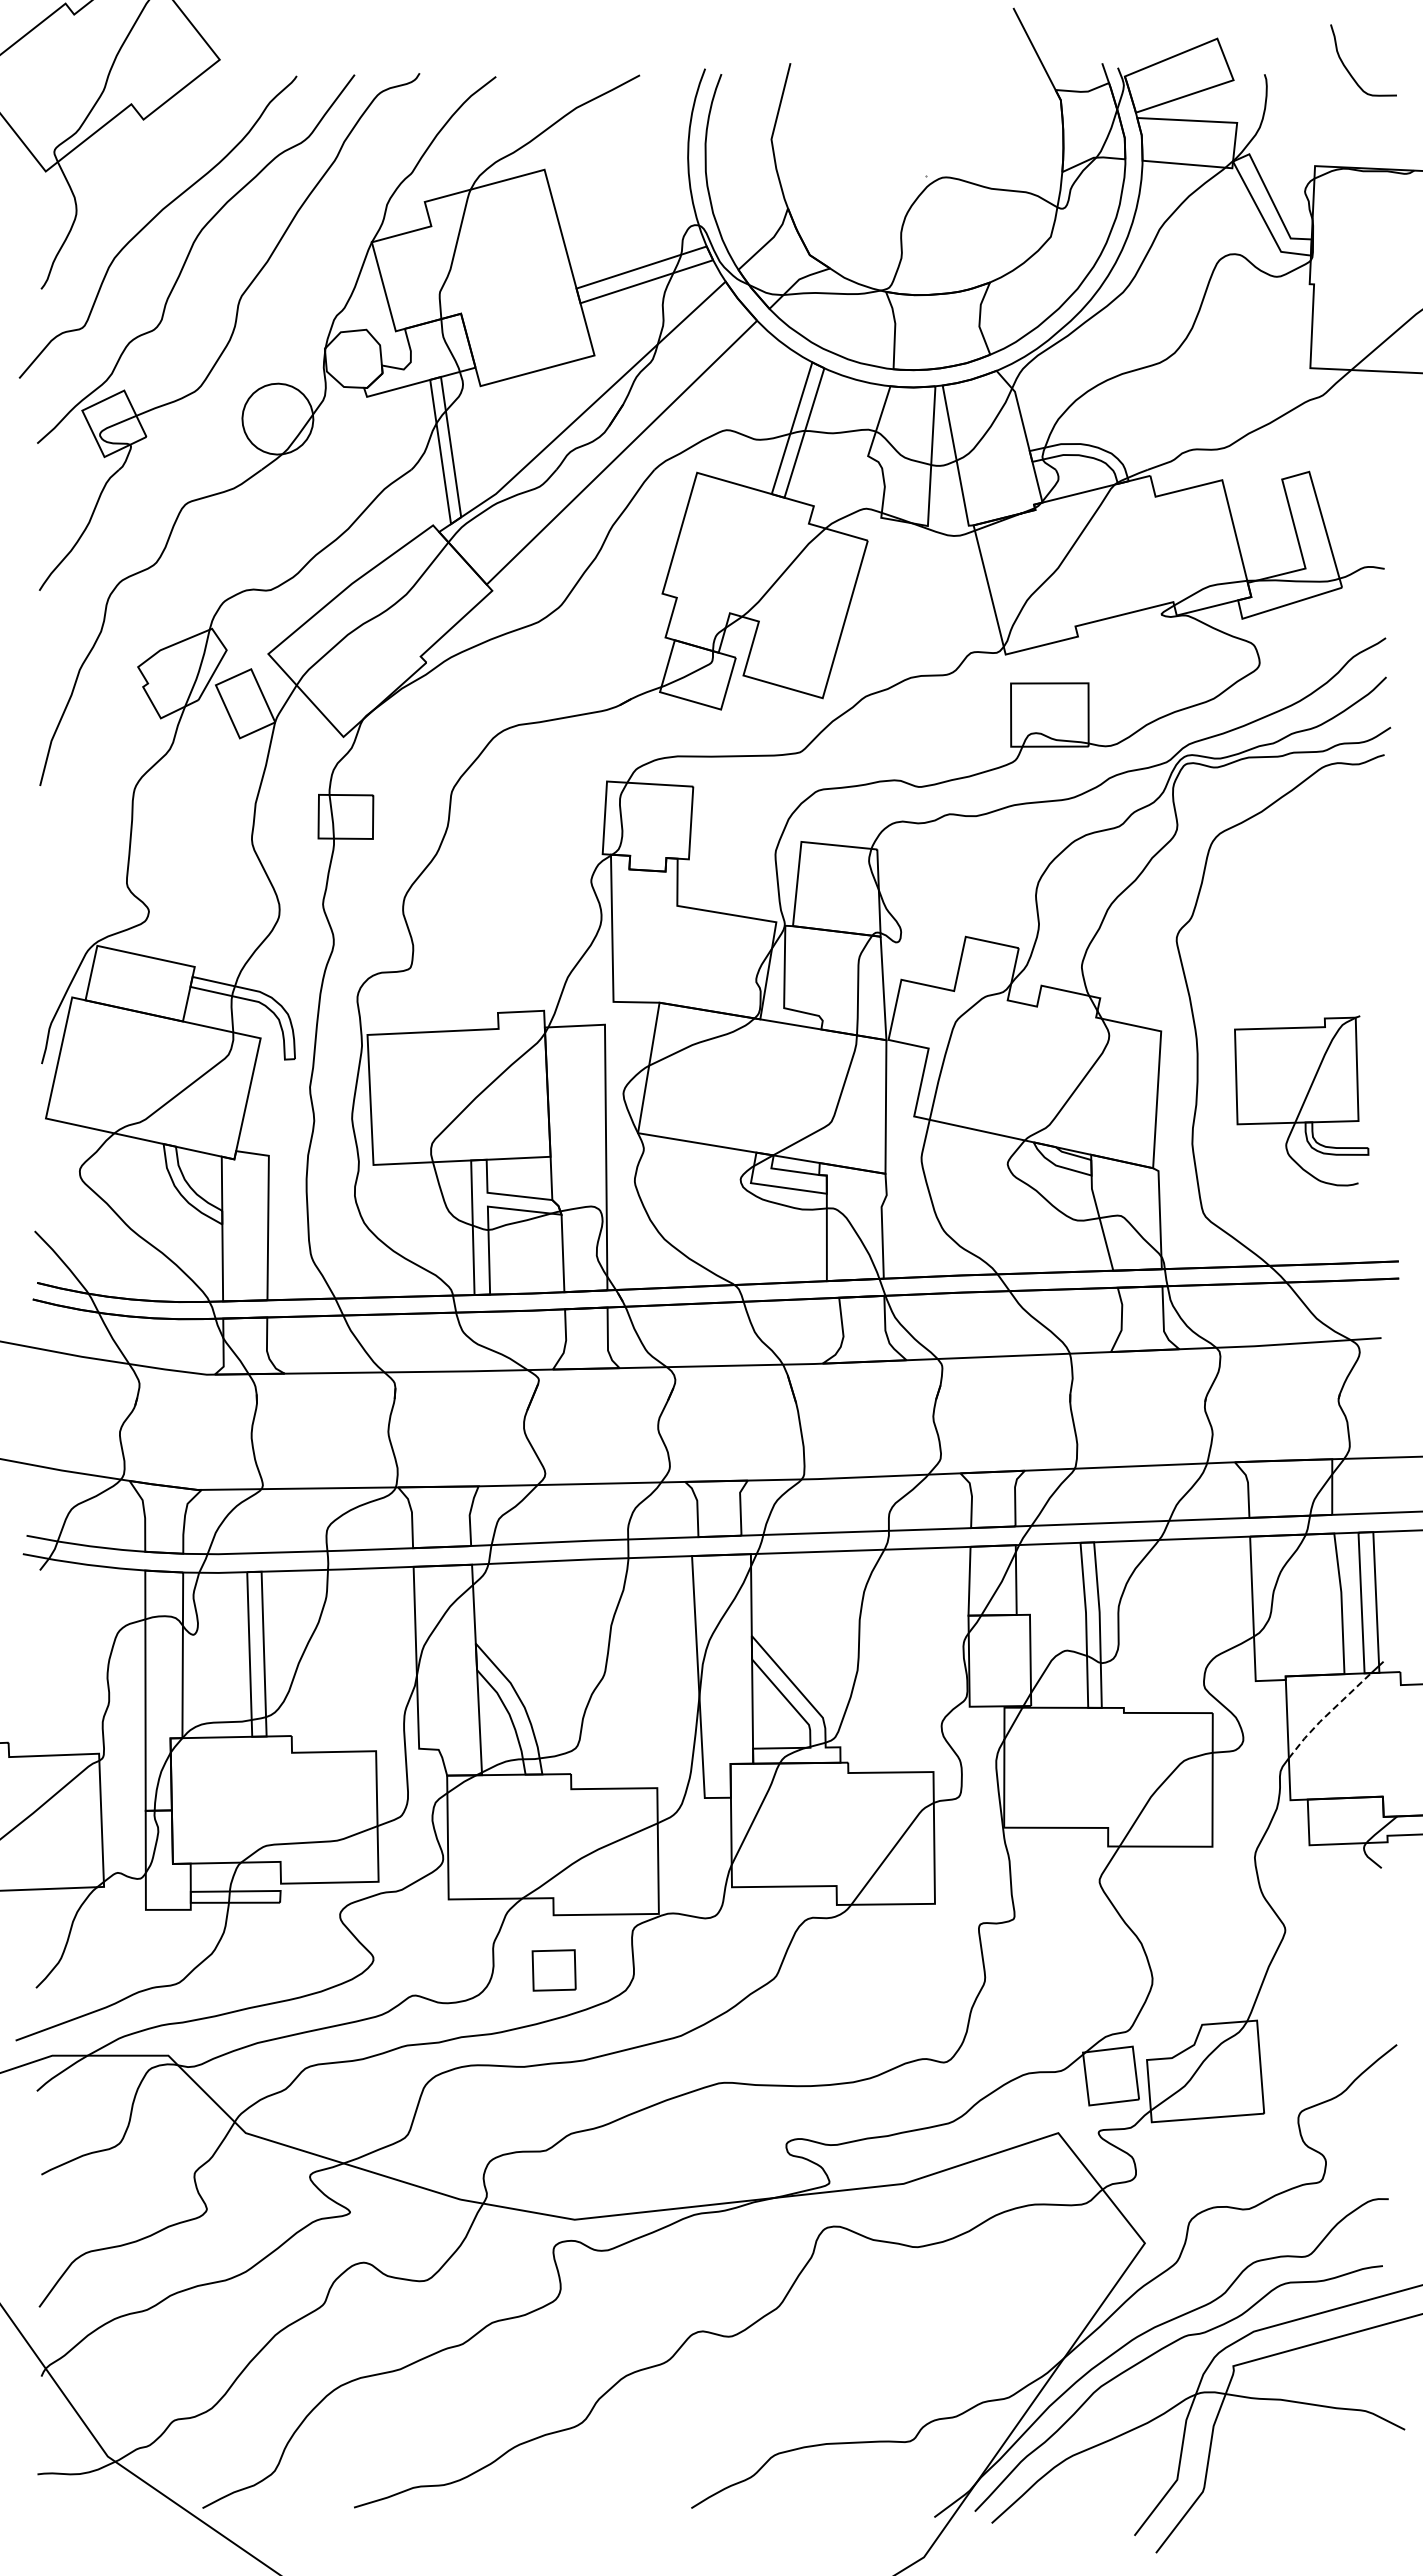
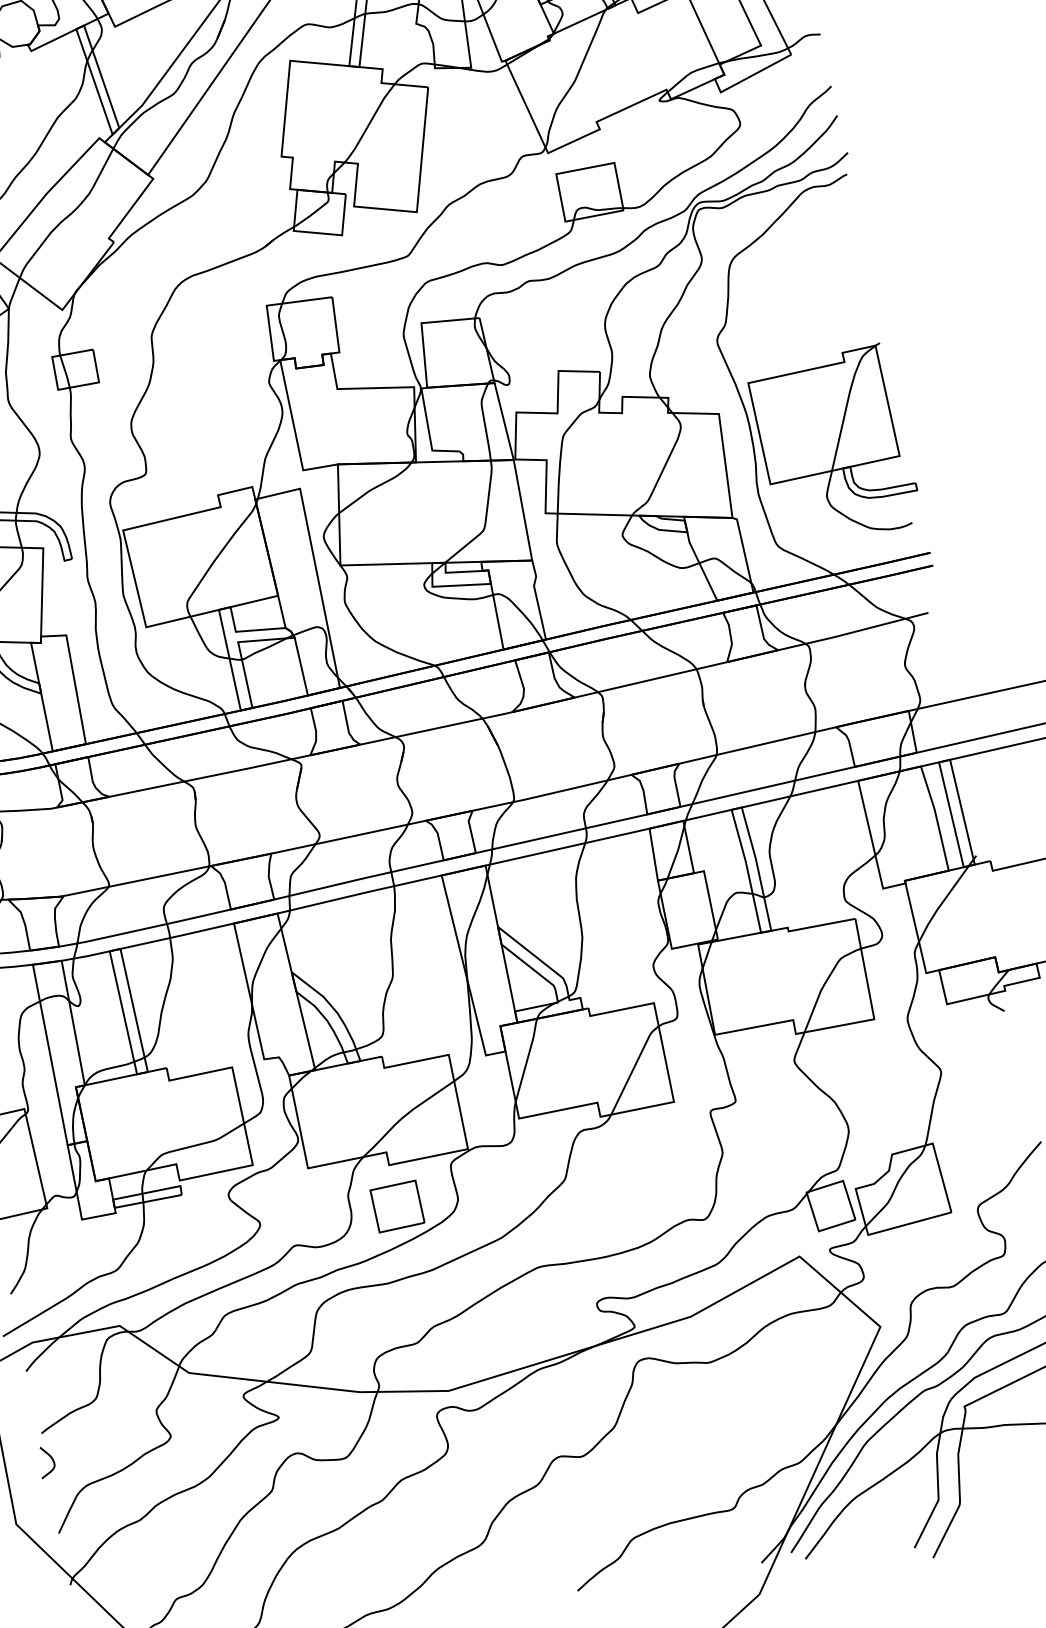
part: (1301, 1100) -> (834, 445), size x1.43
line: (1327, 1714) -> (941, 903), dashed -> solid
part: (553, 1970) -> (396, 1206), size x1.43
curve: (47, 2208) -> (50, 1458), added

